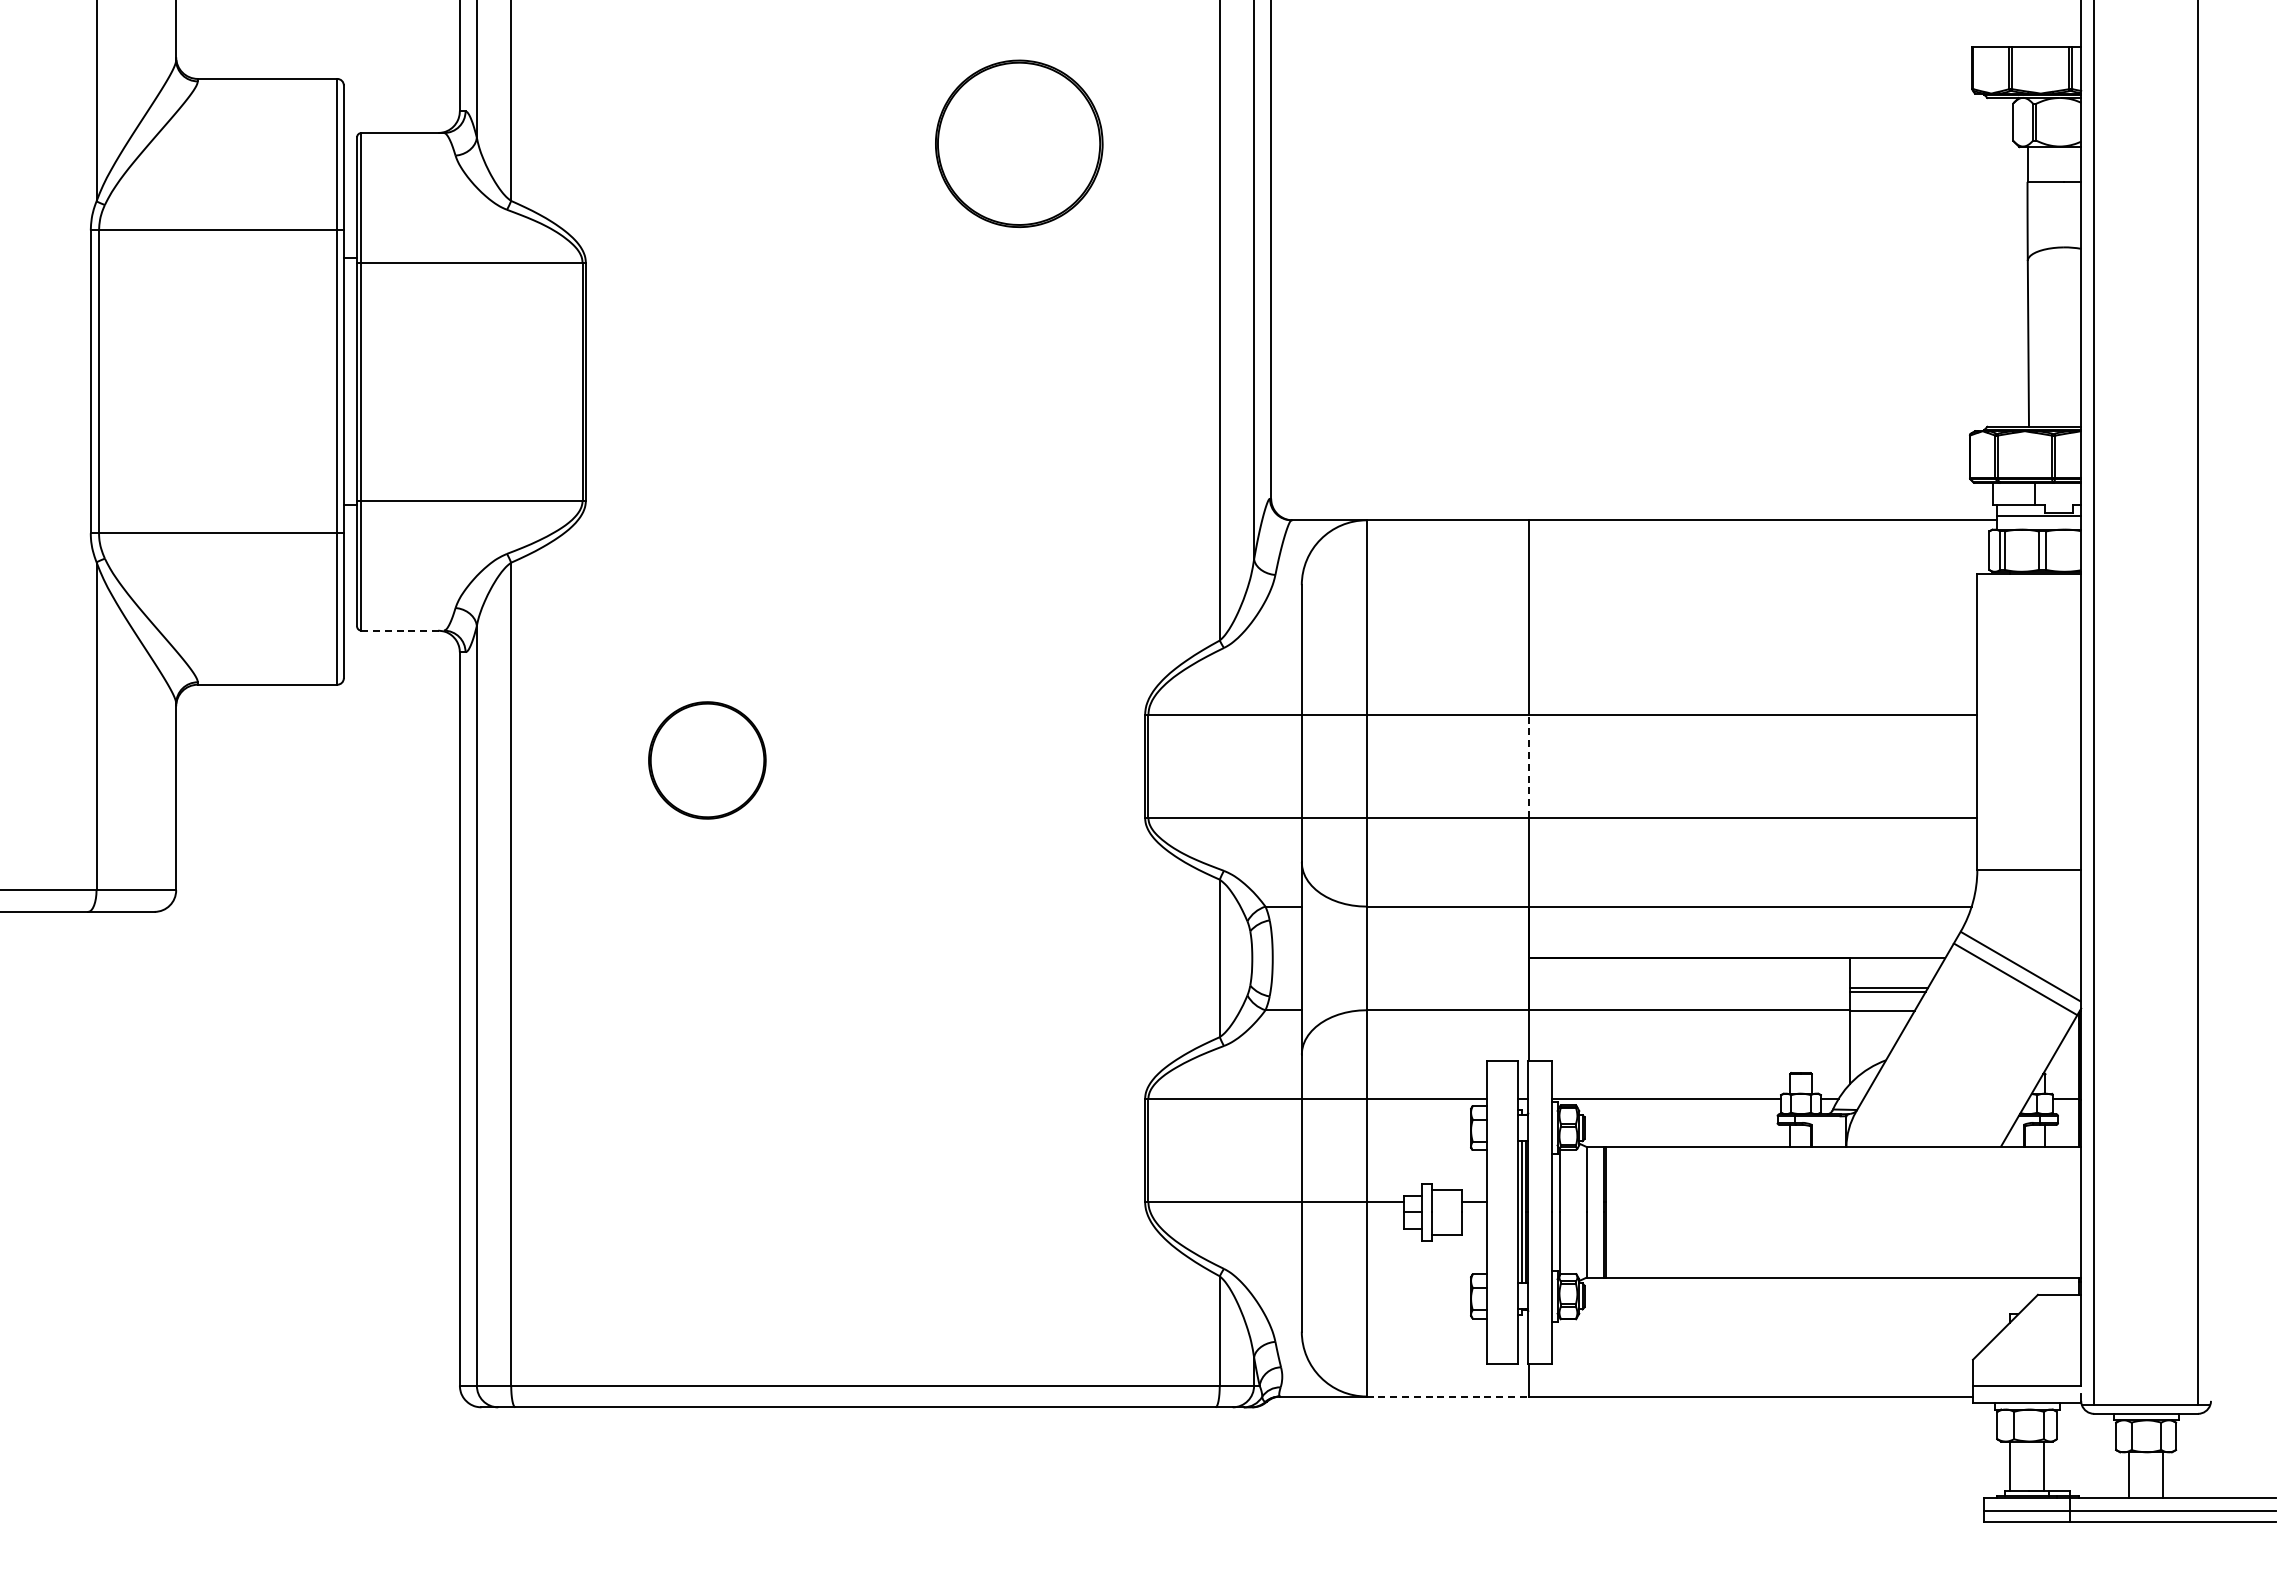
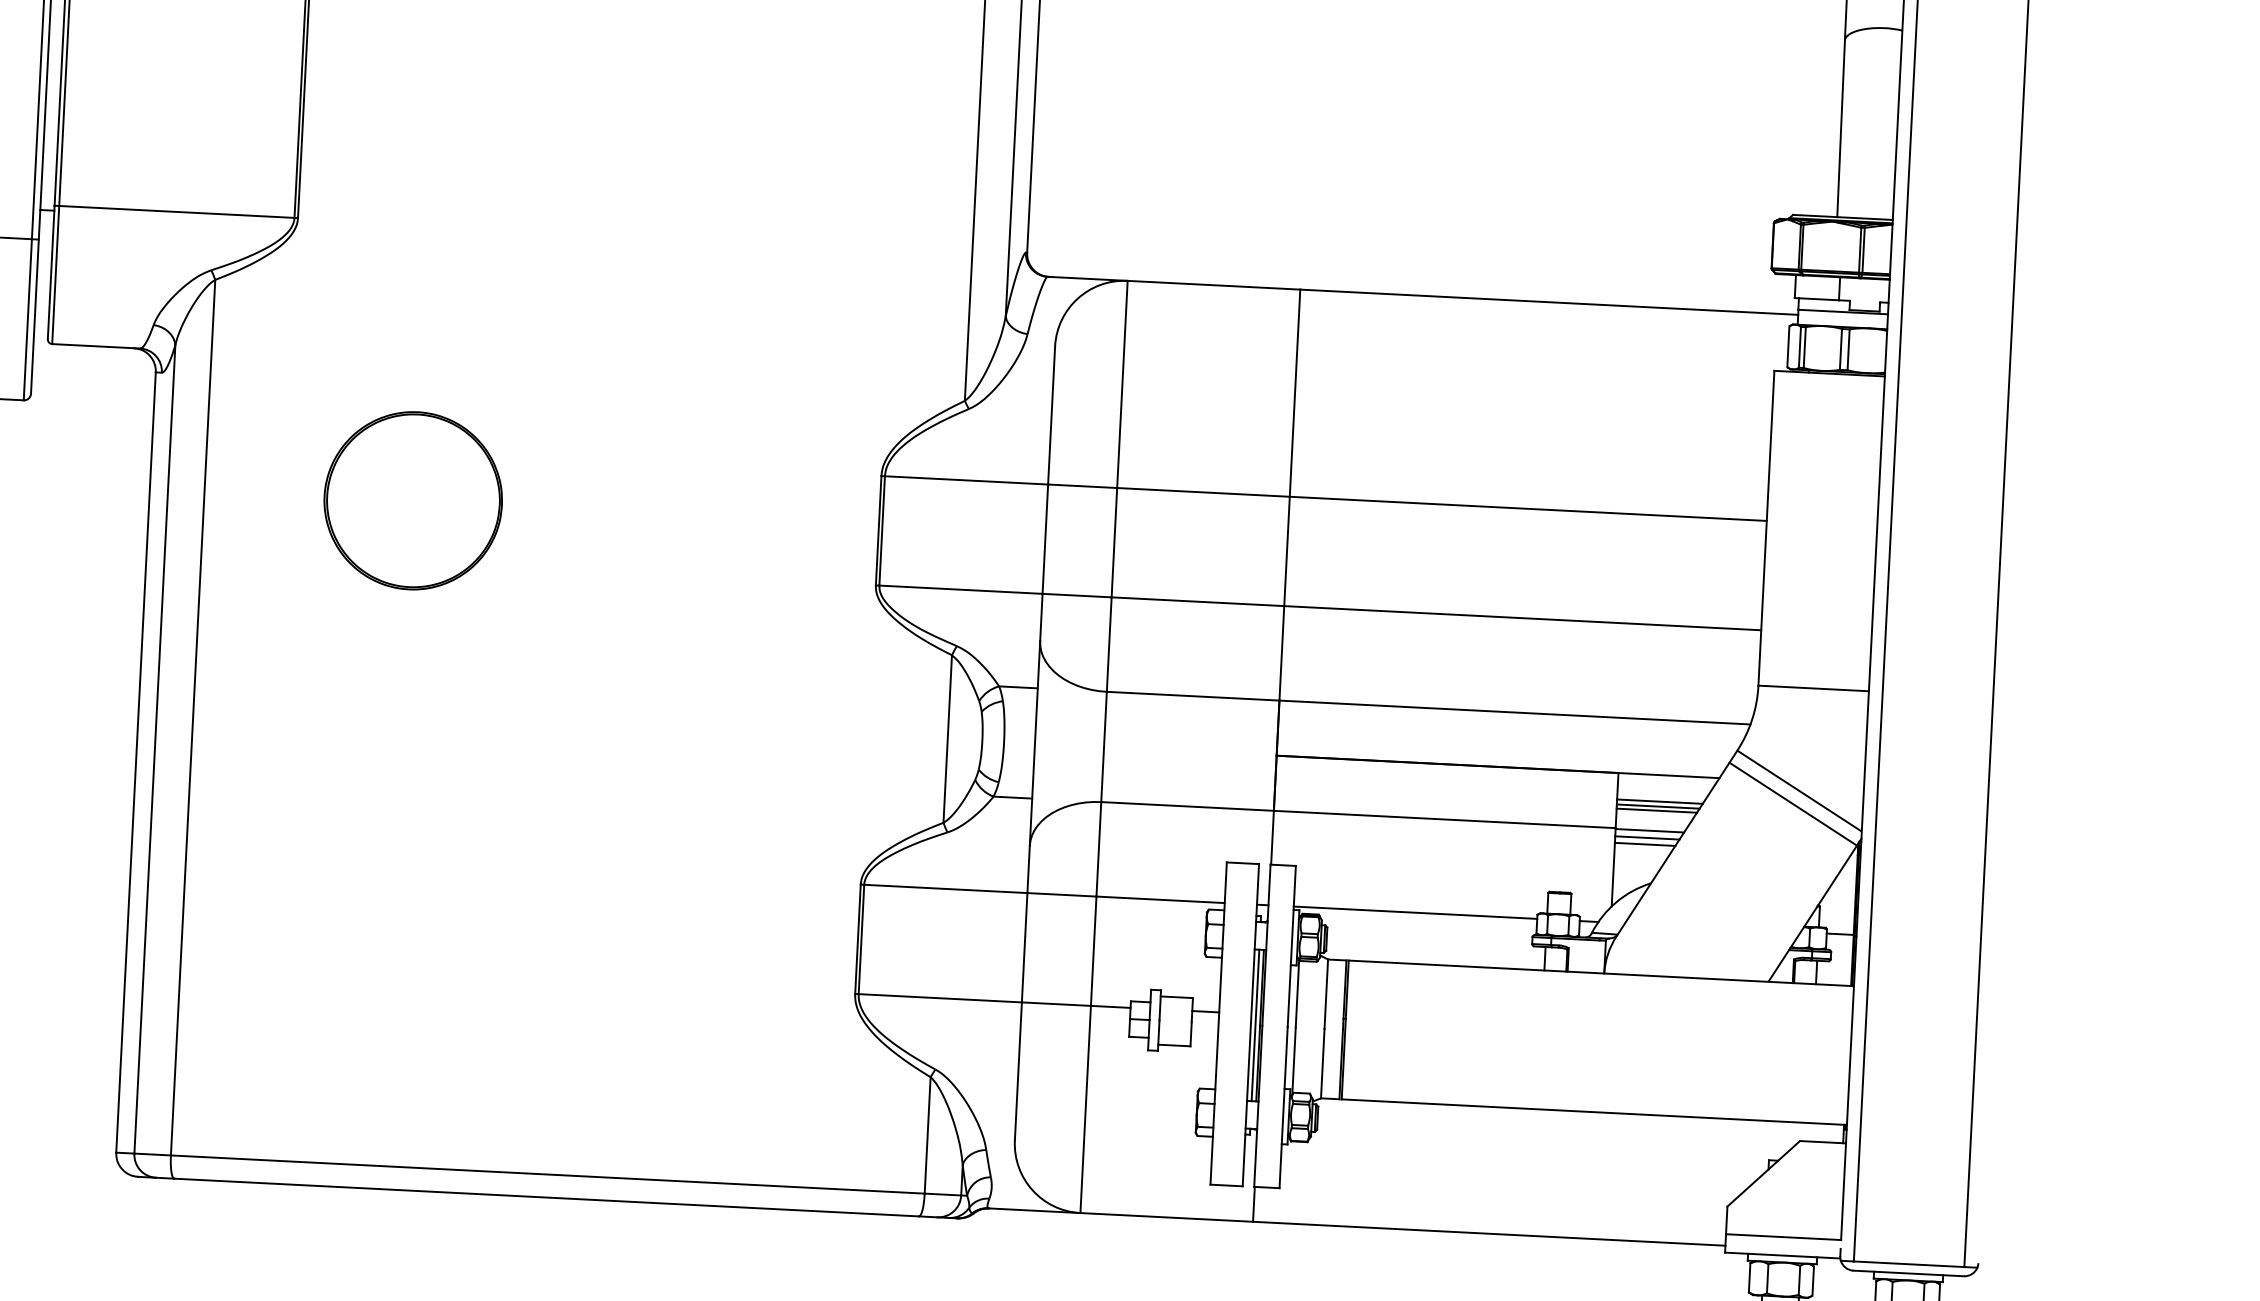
line: (403, 630) -> (97, 346), dashed -> solid
part: (707, 760) -> (413, 500), size x1.43
line: (1528, 765) -> (1286, 550), dashed -> solid
line: (1890, 983) -> (1659, 801), added
line: (1880, 1017) -> (1647, 837), added
line: (1878, 1024) -> (1644, 844), added
line: (1448, 1396) -> (1167, 1217), dashed -> solid

